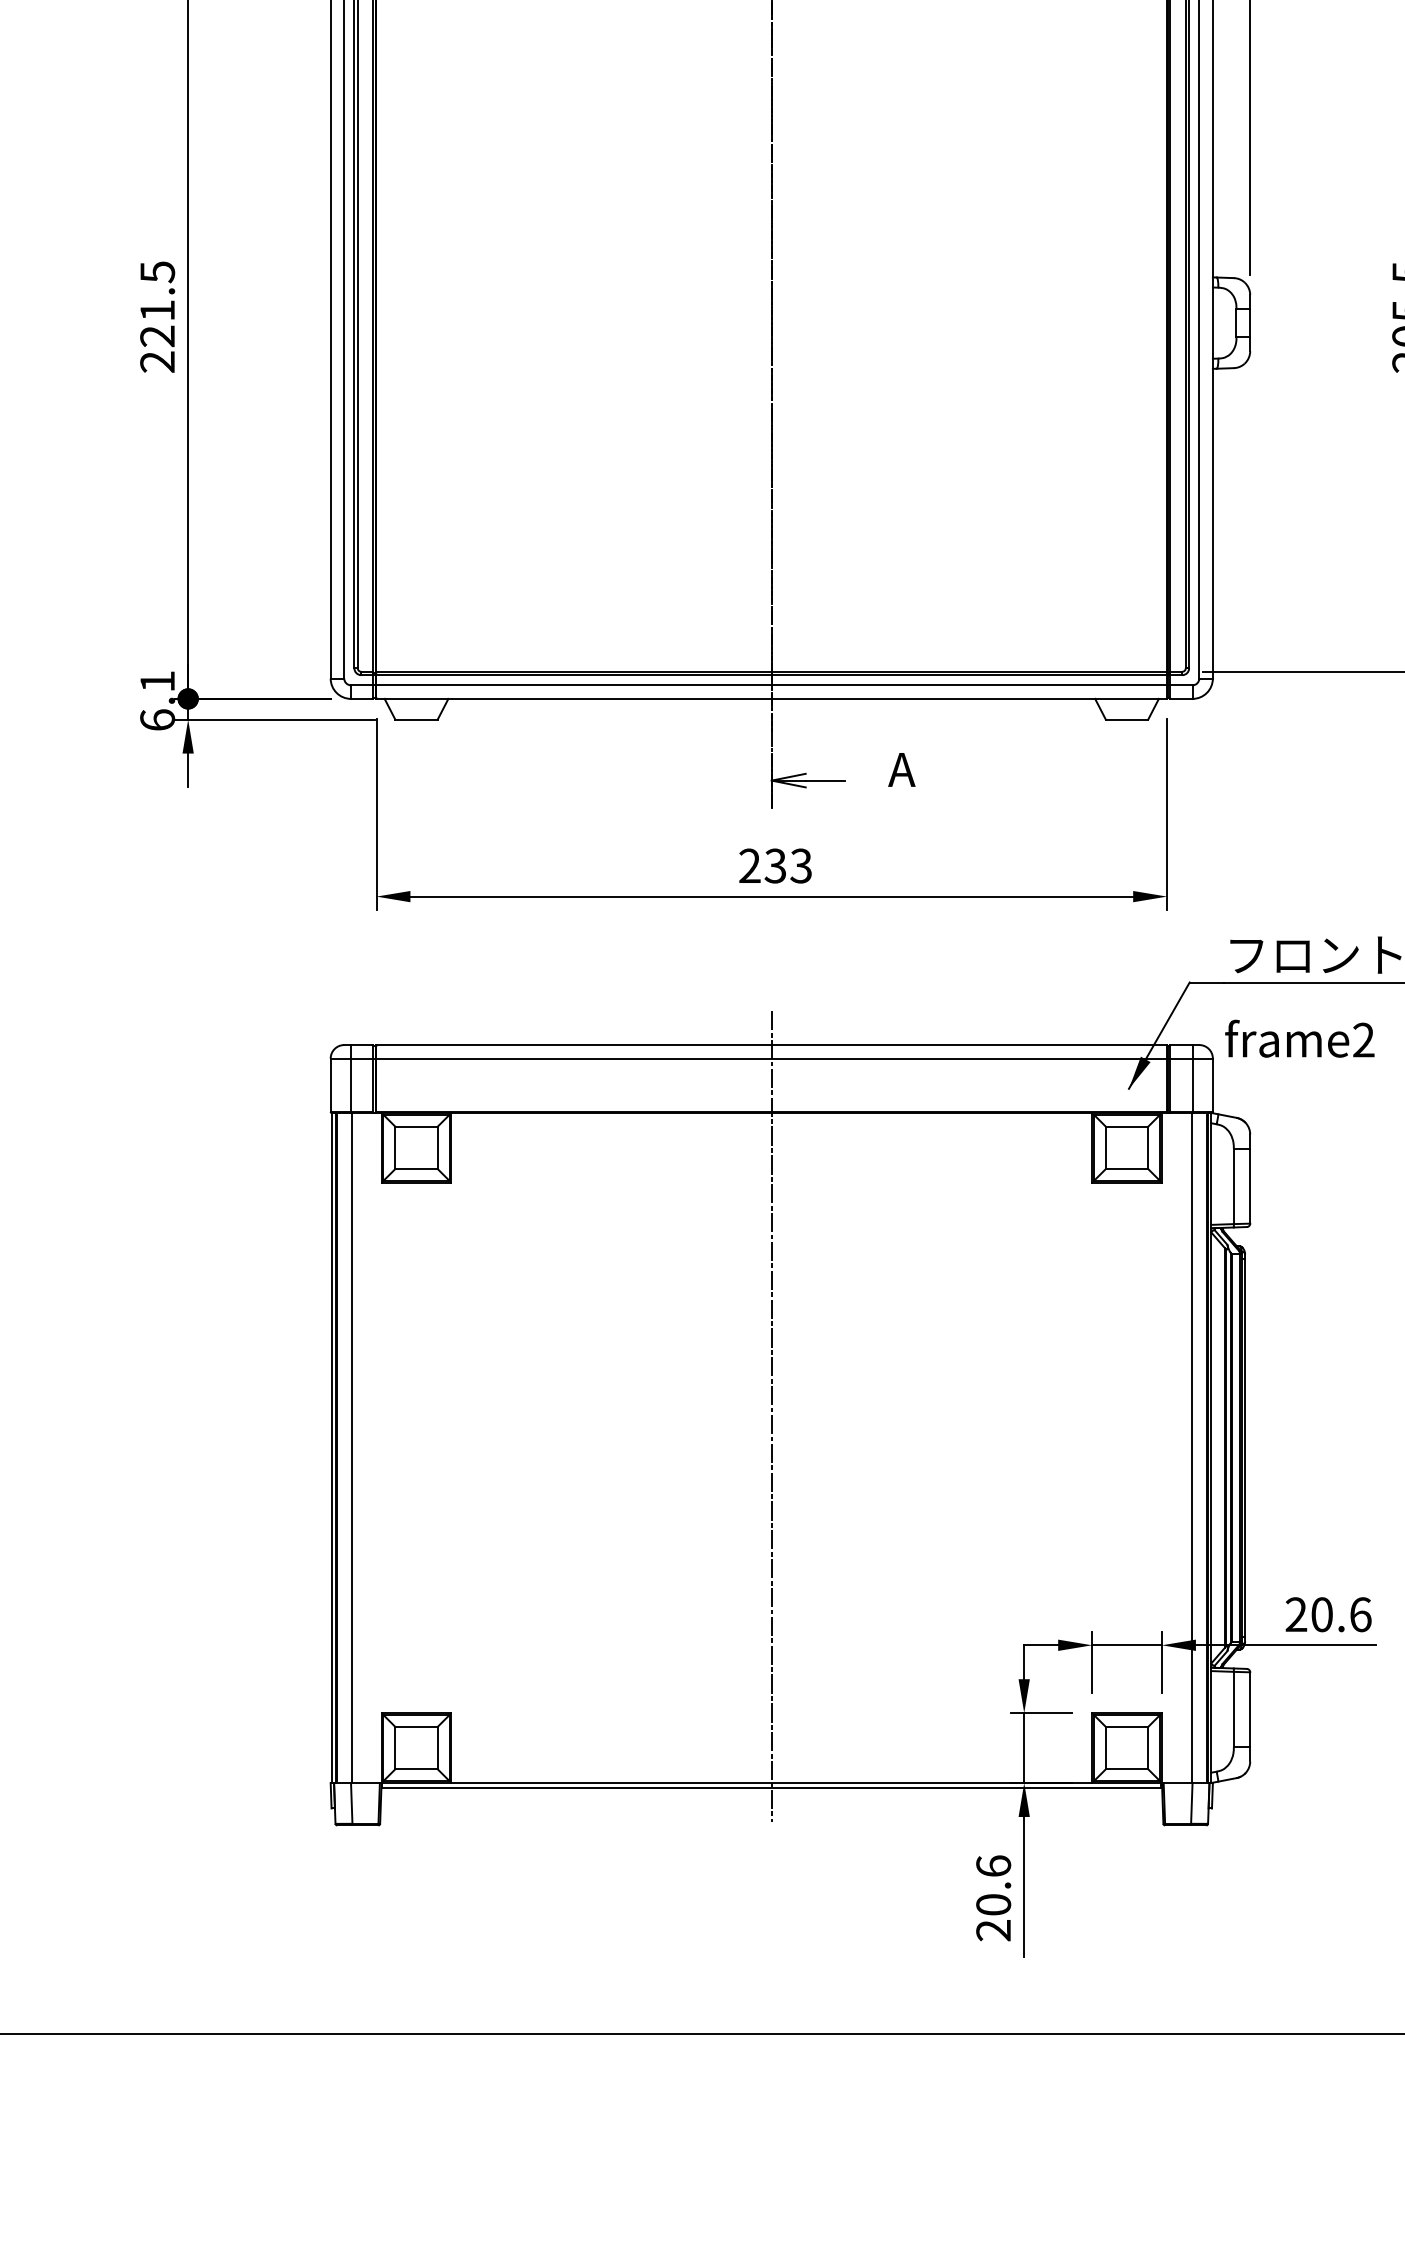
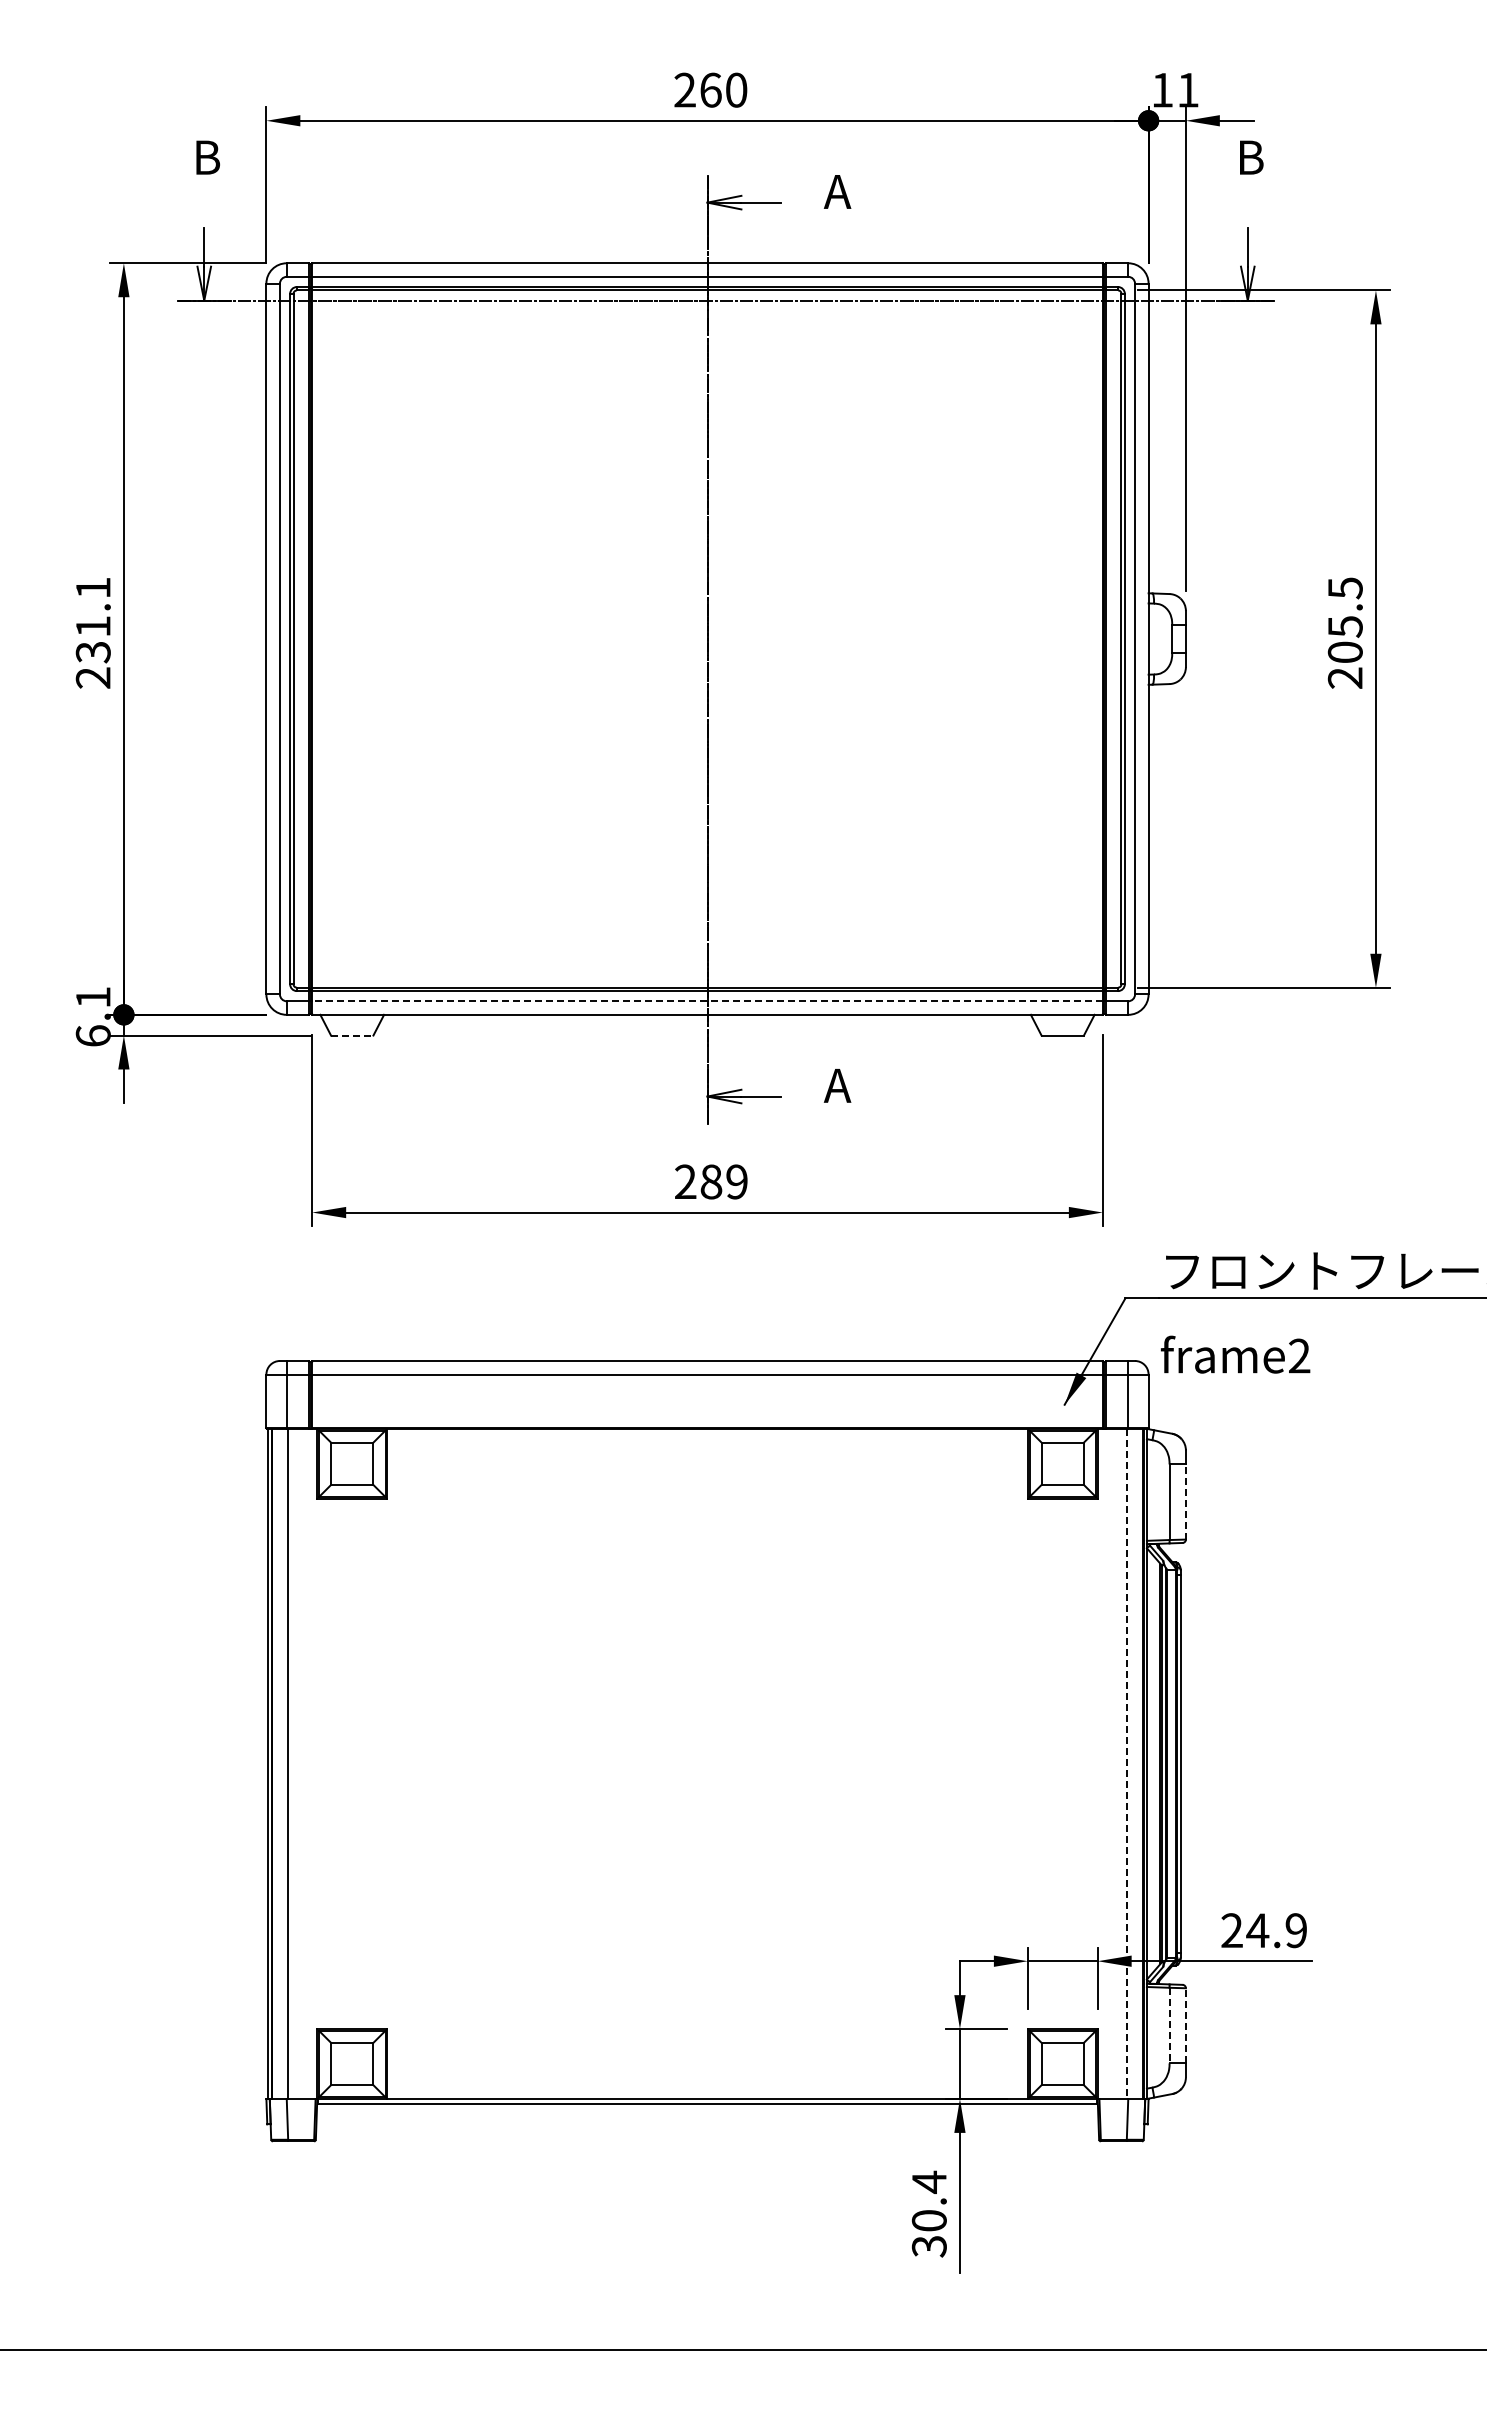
text: (157, 304) -> (93, 620), 221.5 -> 231.1
line: (771, 685) -> (707, 1001), solid -> dashed
line: (416, 719) -> (352, 1035), solid -> dashed
text: (787, 865) -> (723, 1181), 233 -> 289
line: (1249, 1186) -> (1185, 1502), solid -> dashed
line: (771, 1416) -> (707, 1732), removed
line: (1191, 1448) -> (1127, 1764), solid -> dashed
text: (1340, 1614) -> (1276, 1930), 20.6 -> 24.9
line: (1233, 1709) -> (1169, 2025), solid -> dashed
line: (1249, 1709) -> (1185, 2025), solid -> dashed
text: (992, 1897) -> (928, 2213), 20.6 -> 30.4

